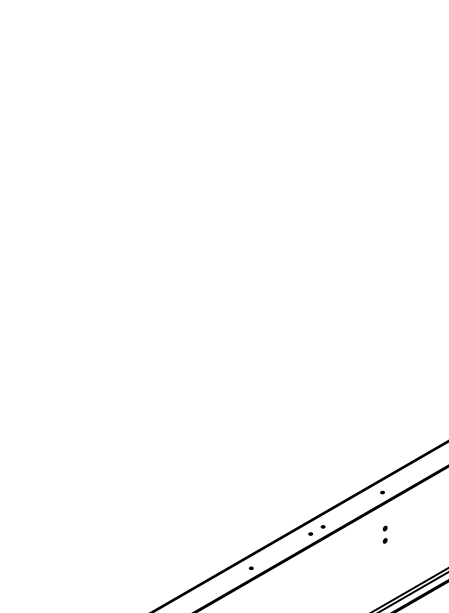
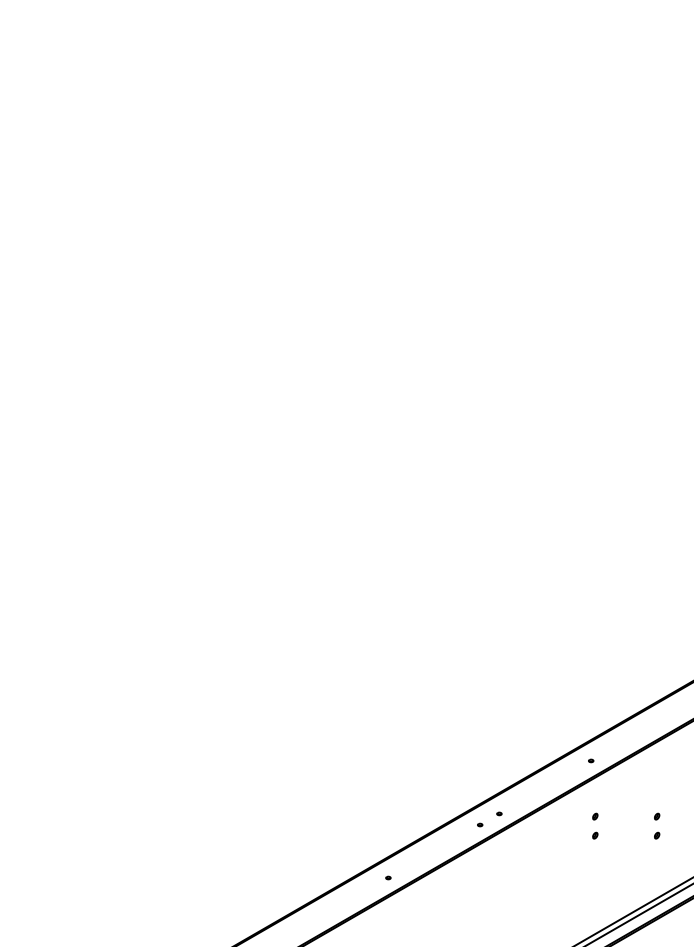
part: (424, 534) -> (656, 825), added

